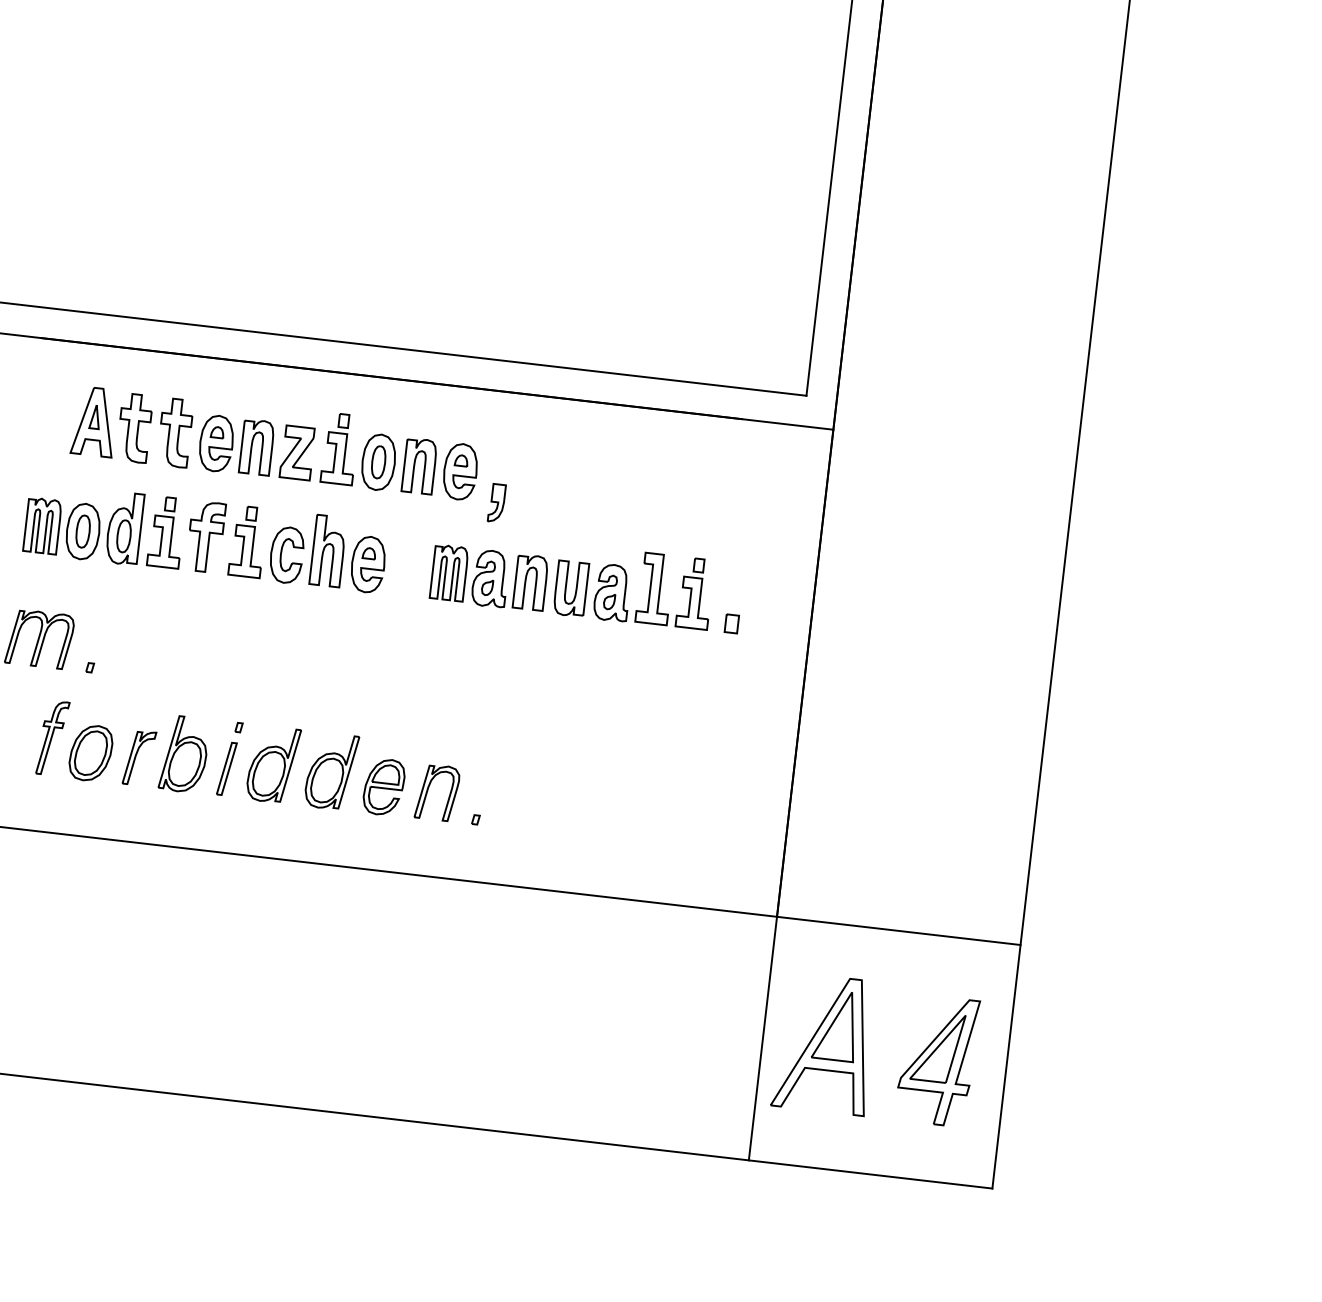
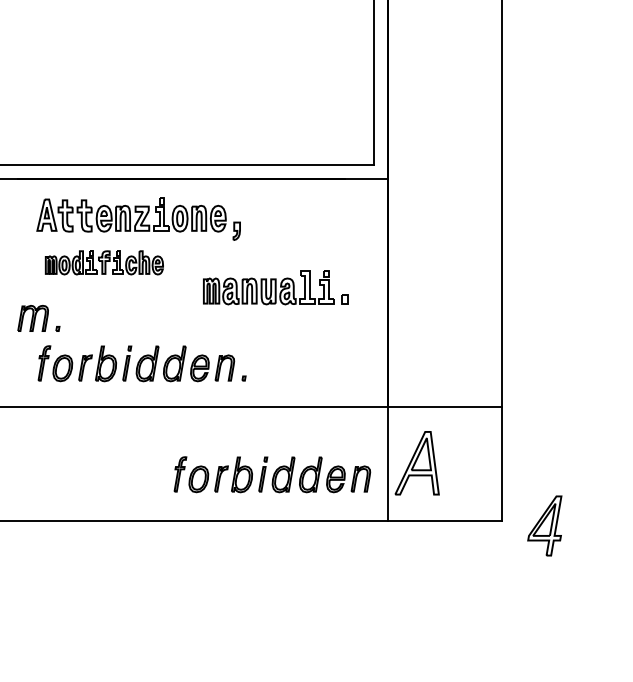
part: (206, 537) -> (104, 262), size x0.7
part: (586, 581) -> (275, 287), moved
part: (513, 1032) -> (272, 474), added
part: (936, 1059) -> (544, 525), moved

